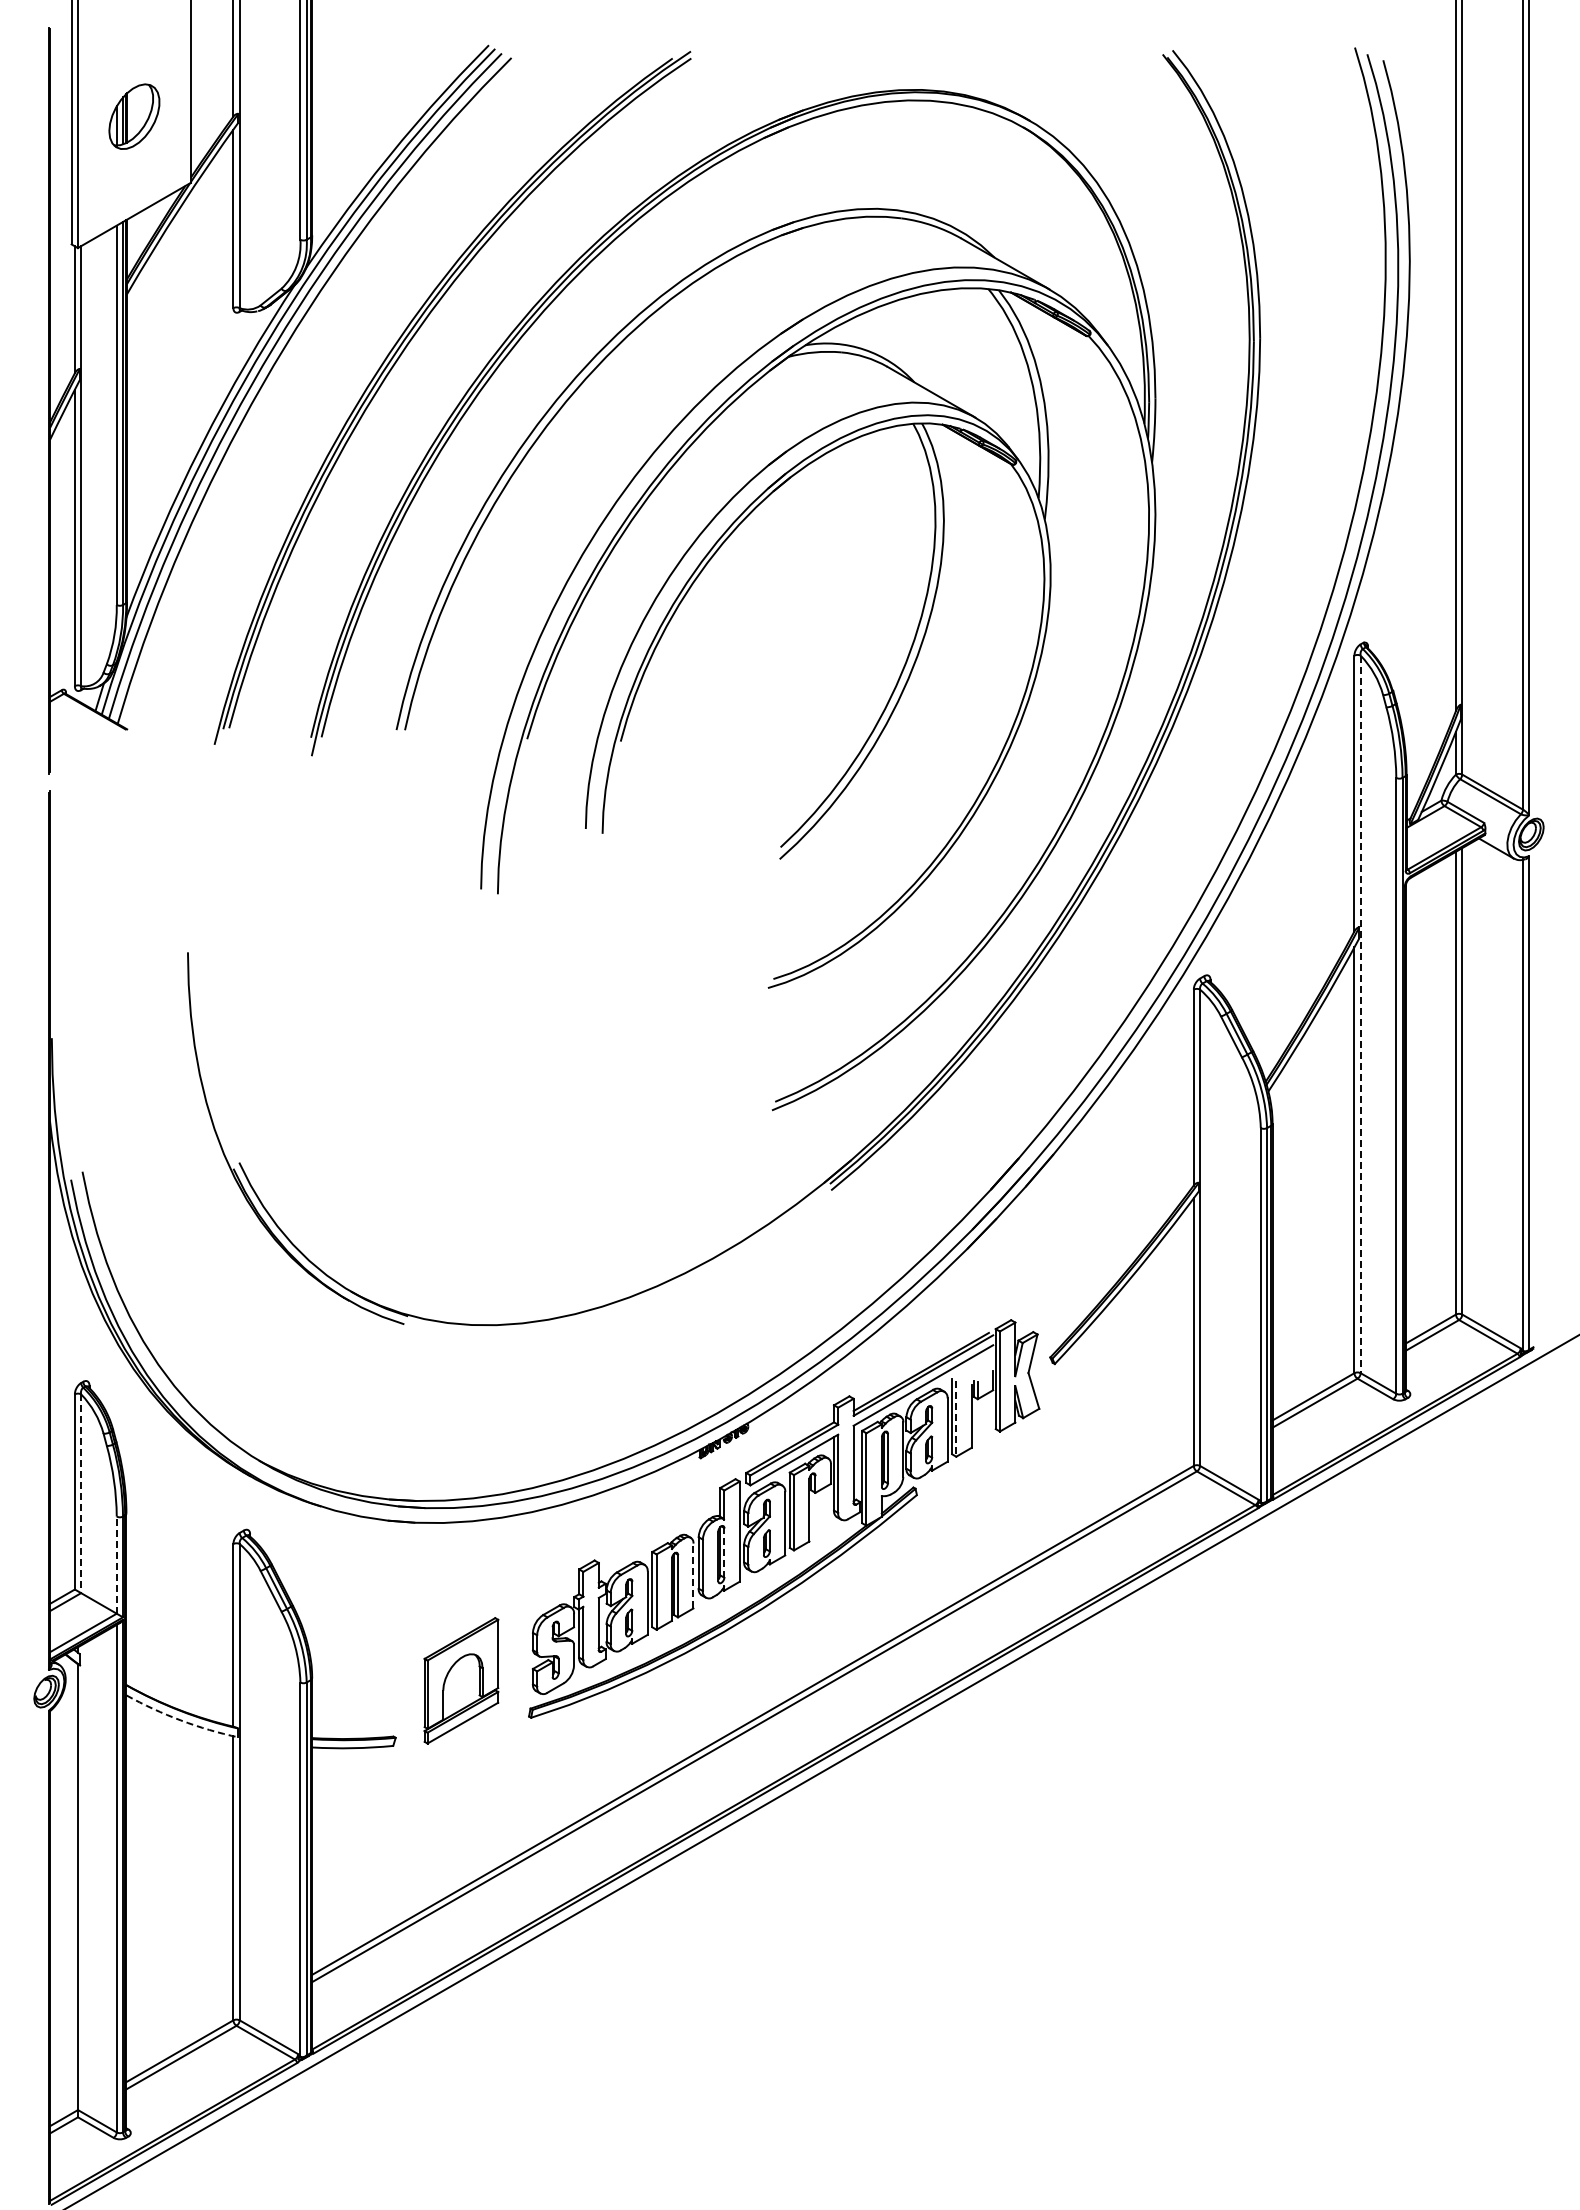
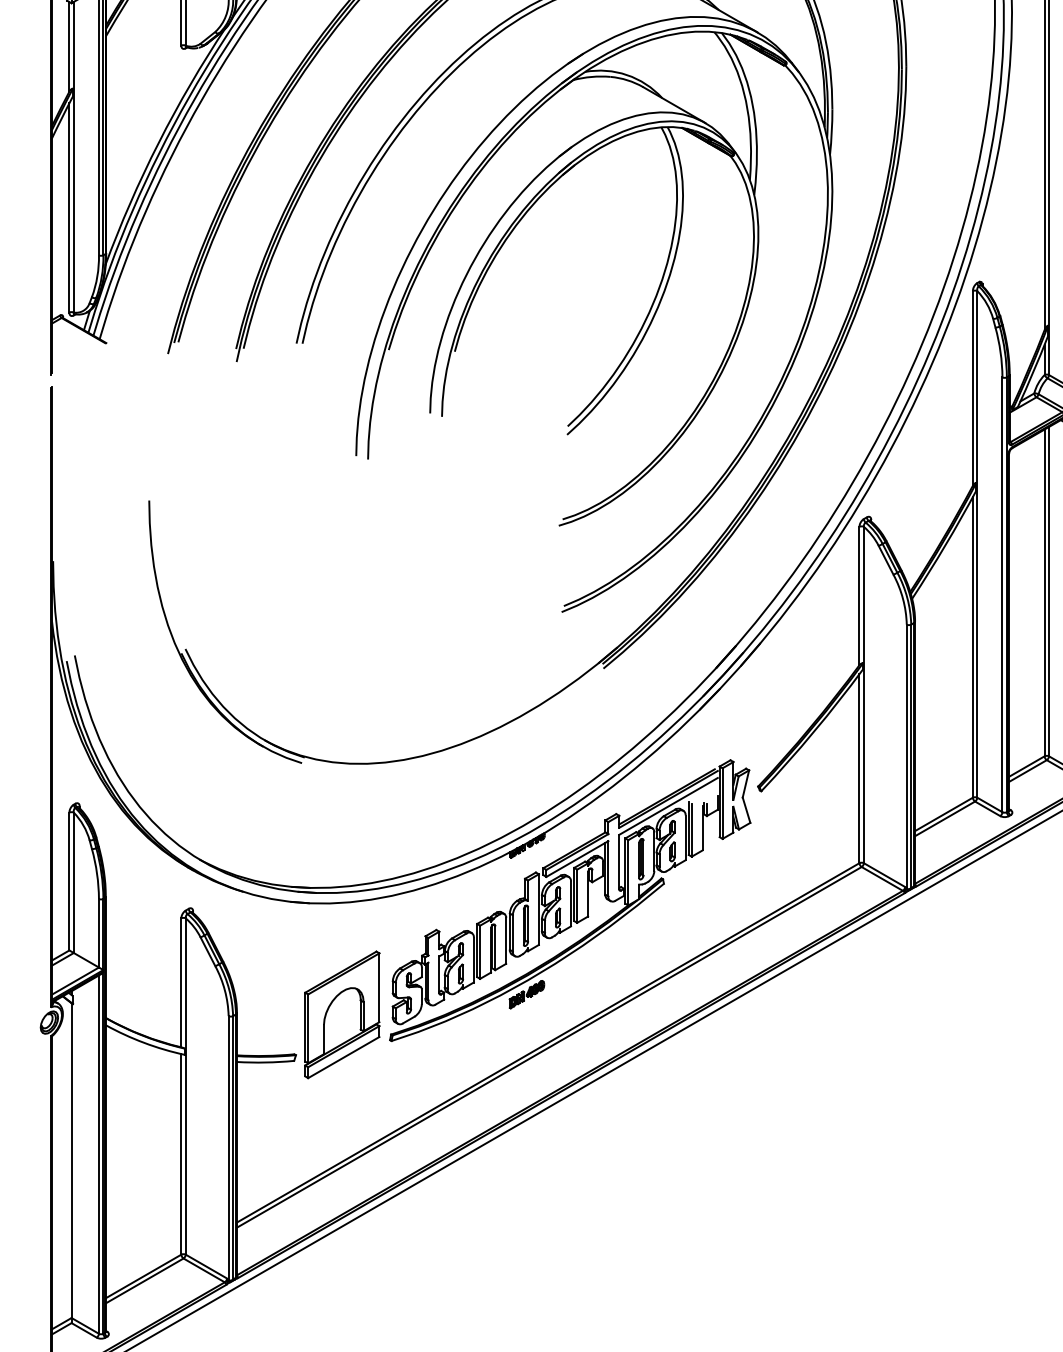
line: (1360, 1014) -> (977, 544), dashed -> solid
line: (956, 1419) -> (691, 830), dashed -> solid
line: (81, 1494) -> (74, 883), dashed -> solid
line: (724, 1552) -> (528, 924), dashed -> solid
line: (116, 1565) -> (98, 933), dashed -> solid
line: (693, 1575) -> (506, 940), dashed -> solid
part: (722, 1651) -> (526, 994), added
part: (461, 1680) -> (342, 1014), size x1.43
arc: (180, 1720) -> (143, 1042), dashed -> solid

